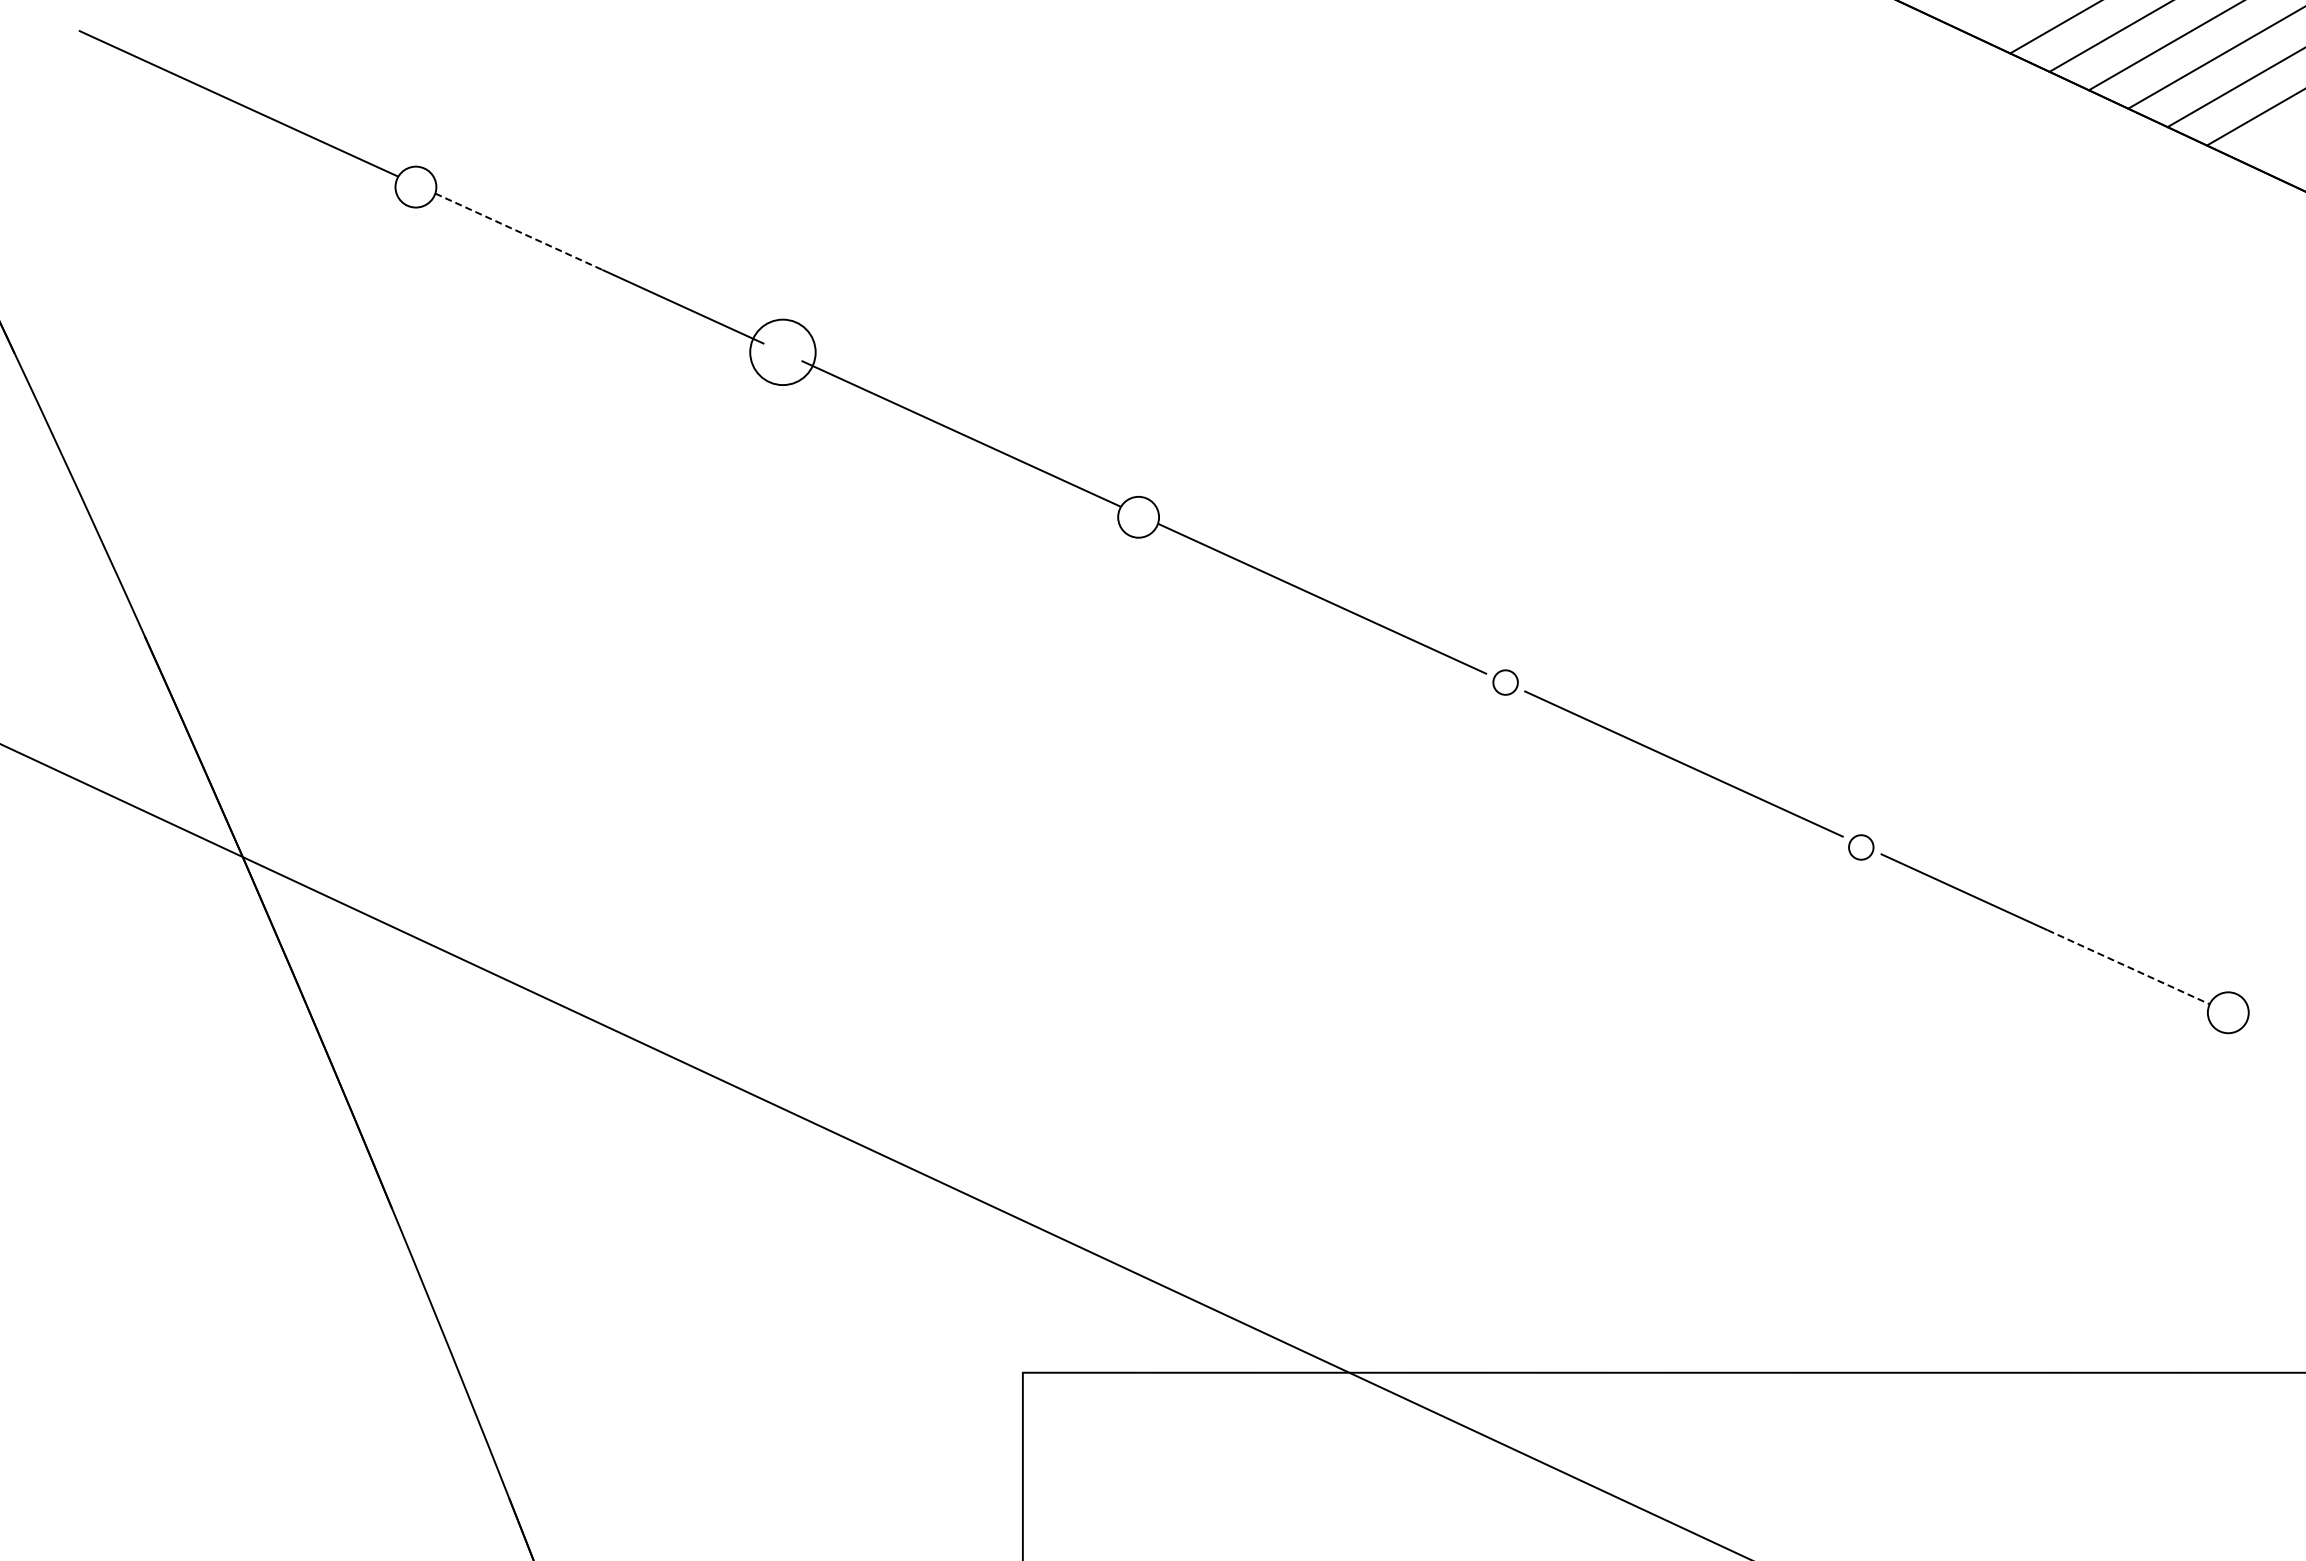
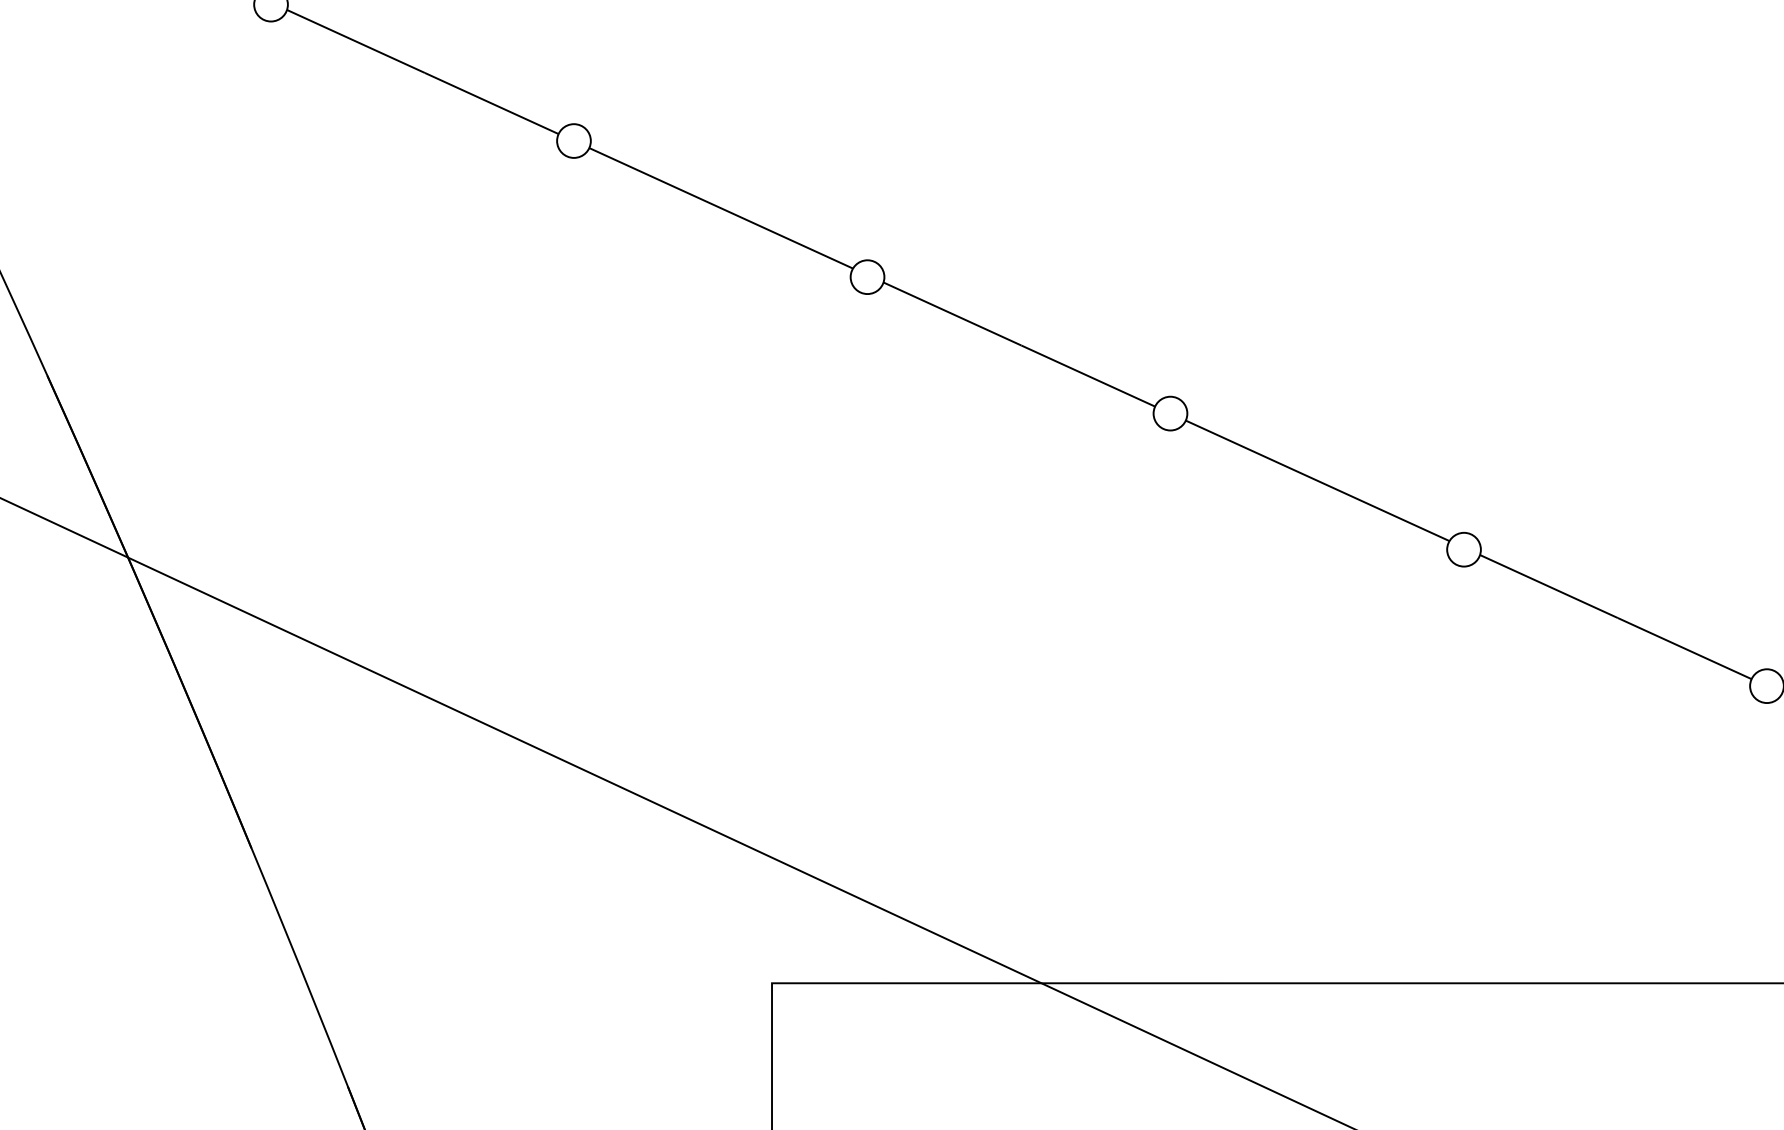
line: (518, 231) -> (355, 41), dashed -> solid
circle: (782, 351) -> (573, 140), size x0.62
circle: (1505, 682) -> (1170, 413), size x1.67
circle: (1860, 847) -> (1463, 549), size x1.67
line: (2129, 967) -> (1685, 648), dashed -> solid

